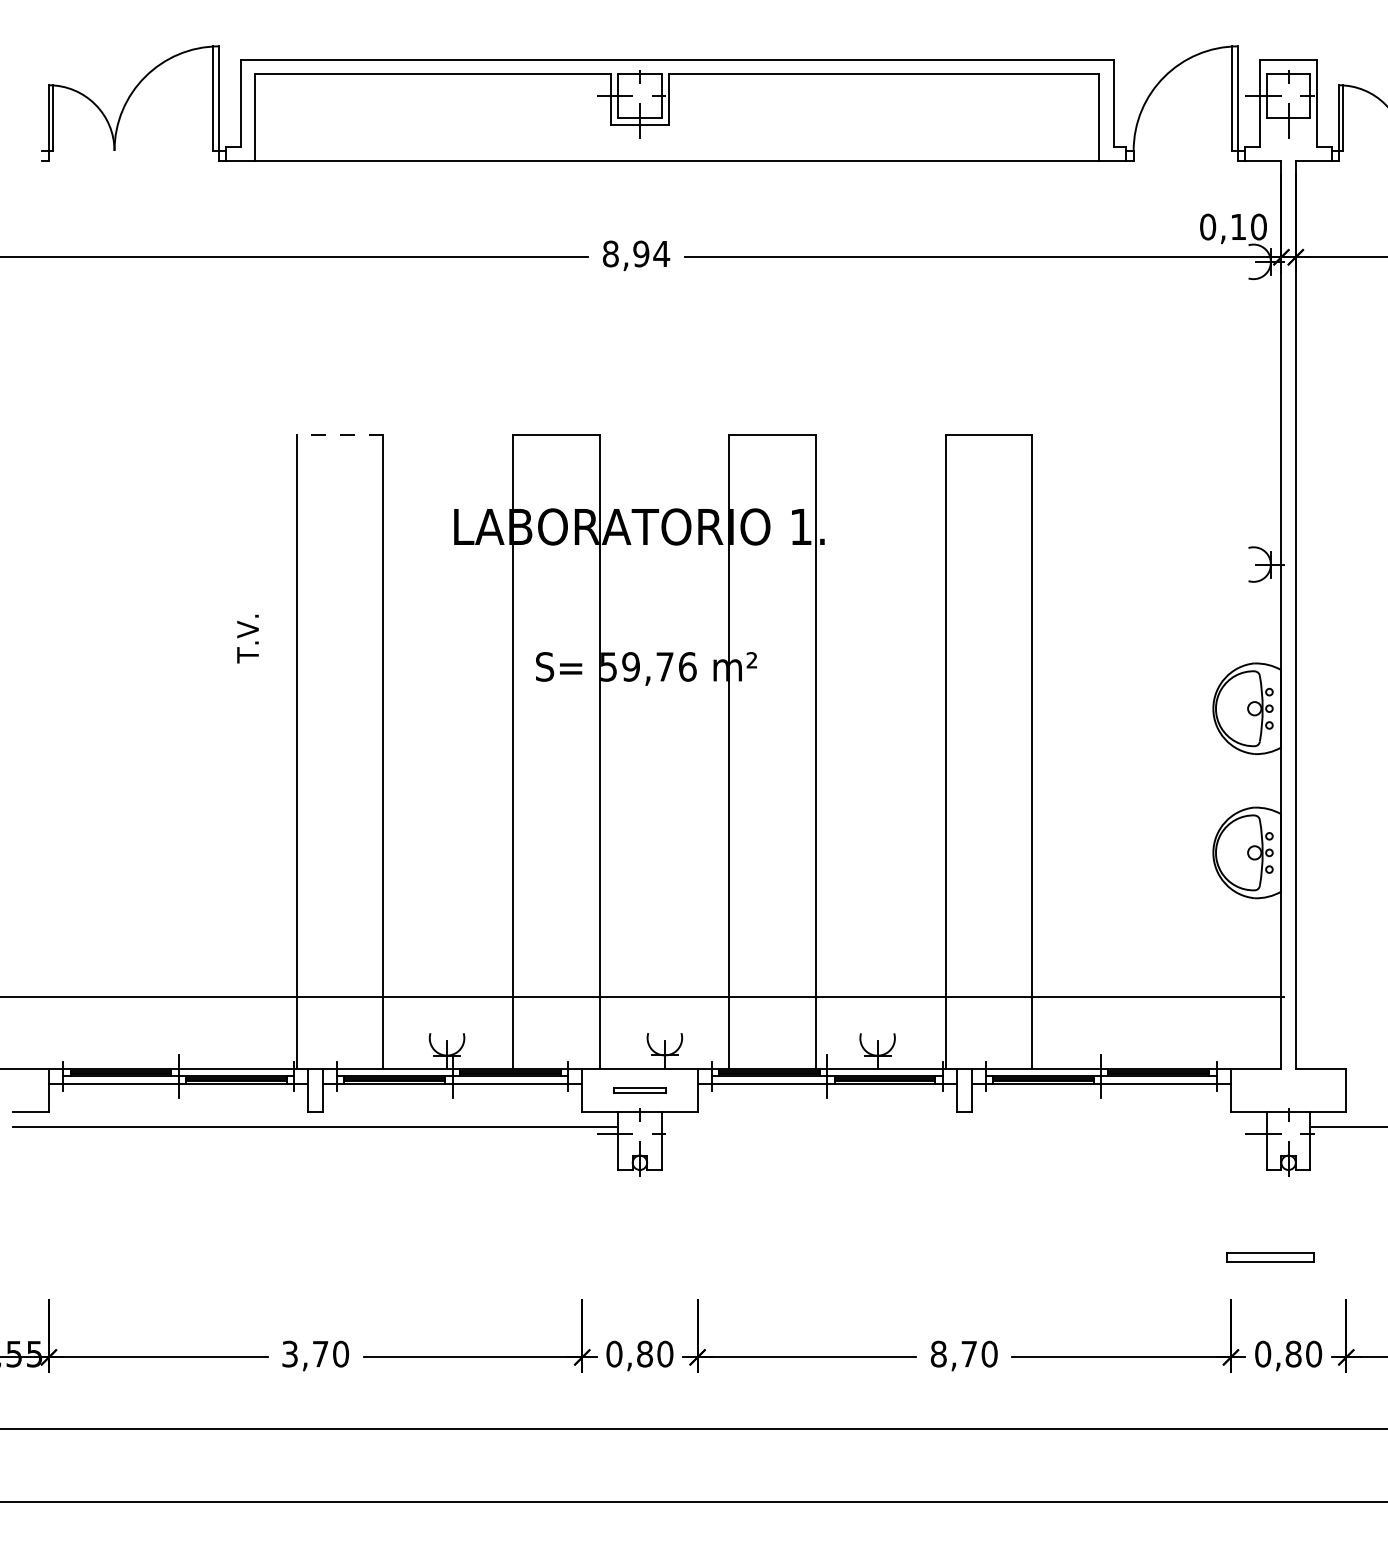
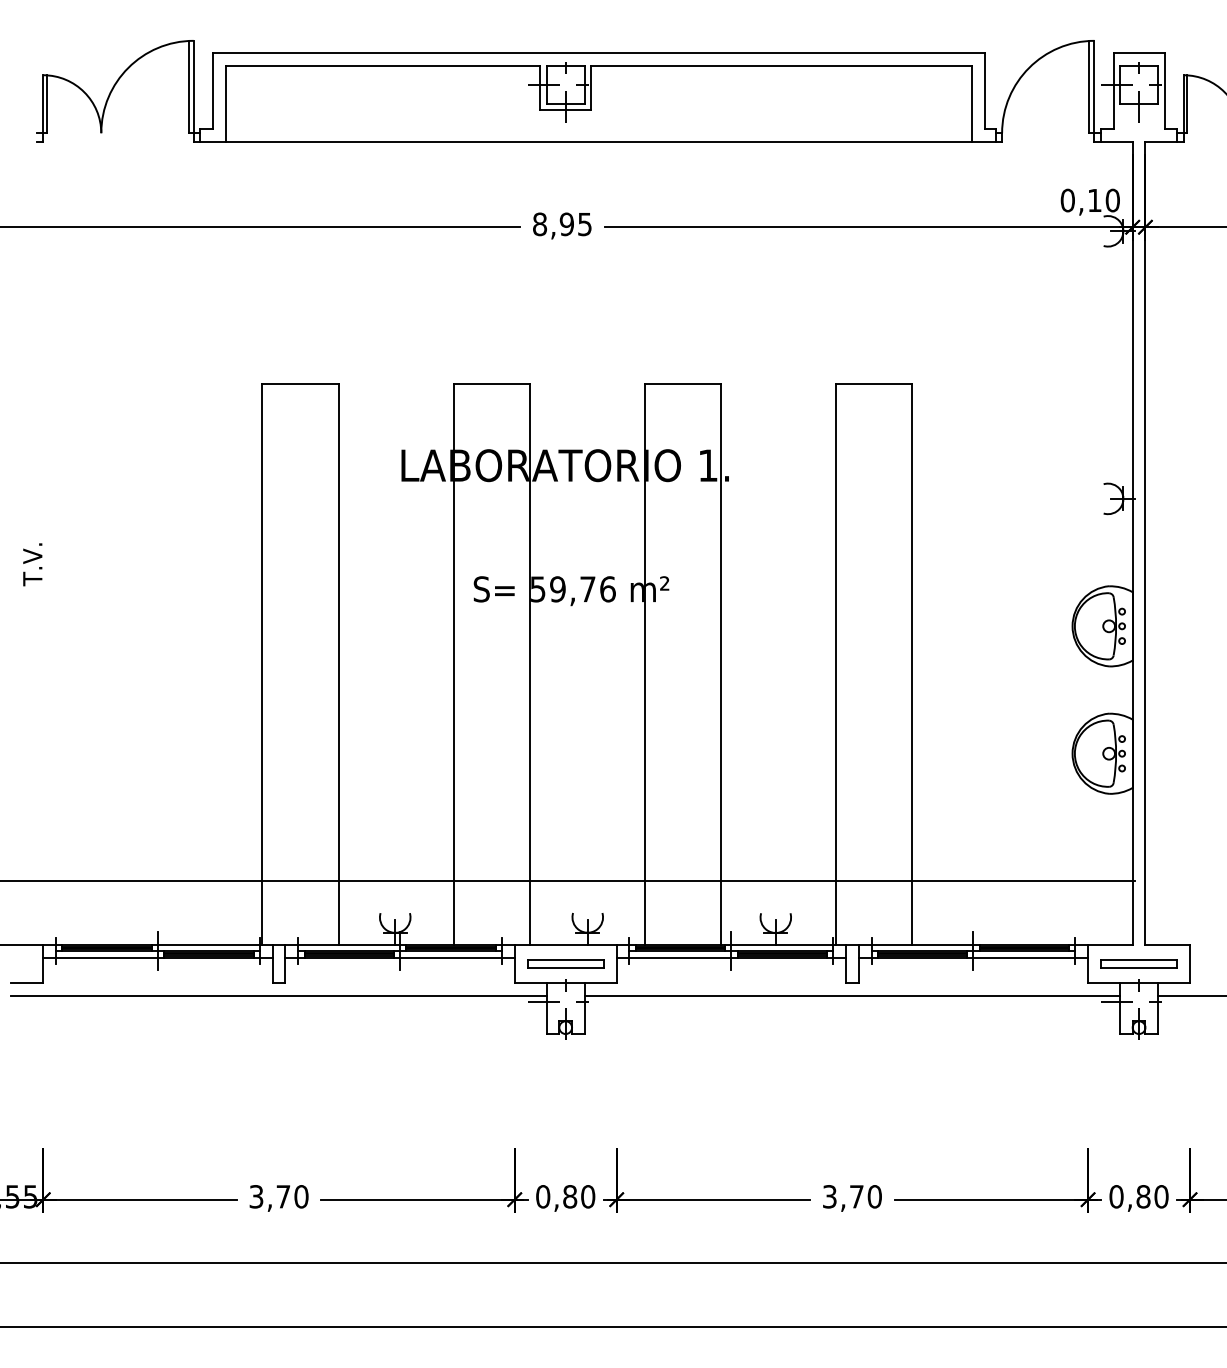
text: (661, 254) -> (584, 224), 8,94 -> 8,95
line: (339, 434) -> (300, 383), dashed -> solid
text: (247, 638) -> (32, 564), moved
part: (639, 1090) -> (565, 963), size x1.67
line: (963, 1126) -> (851, 995), added
part: (1270, 1257) -> (1138, 963), moved
text: (938, 1353) -> (829, 1196), 8,70 -> 3,70

